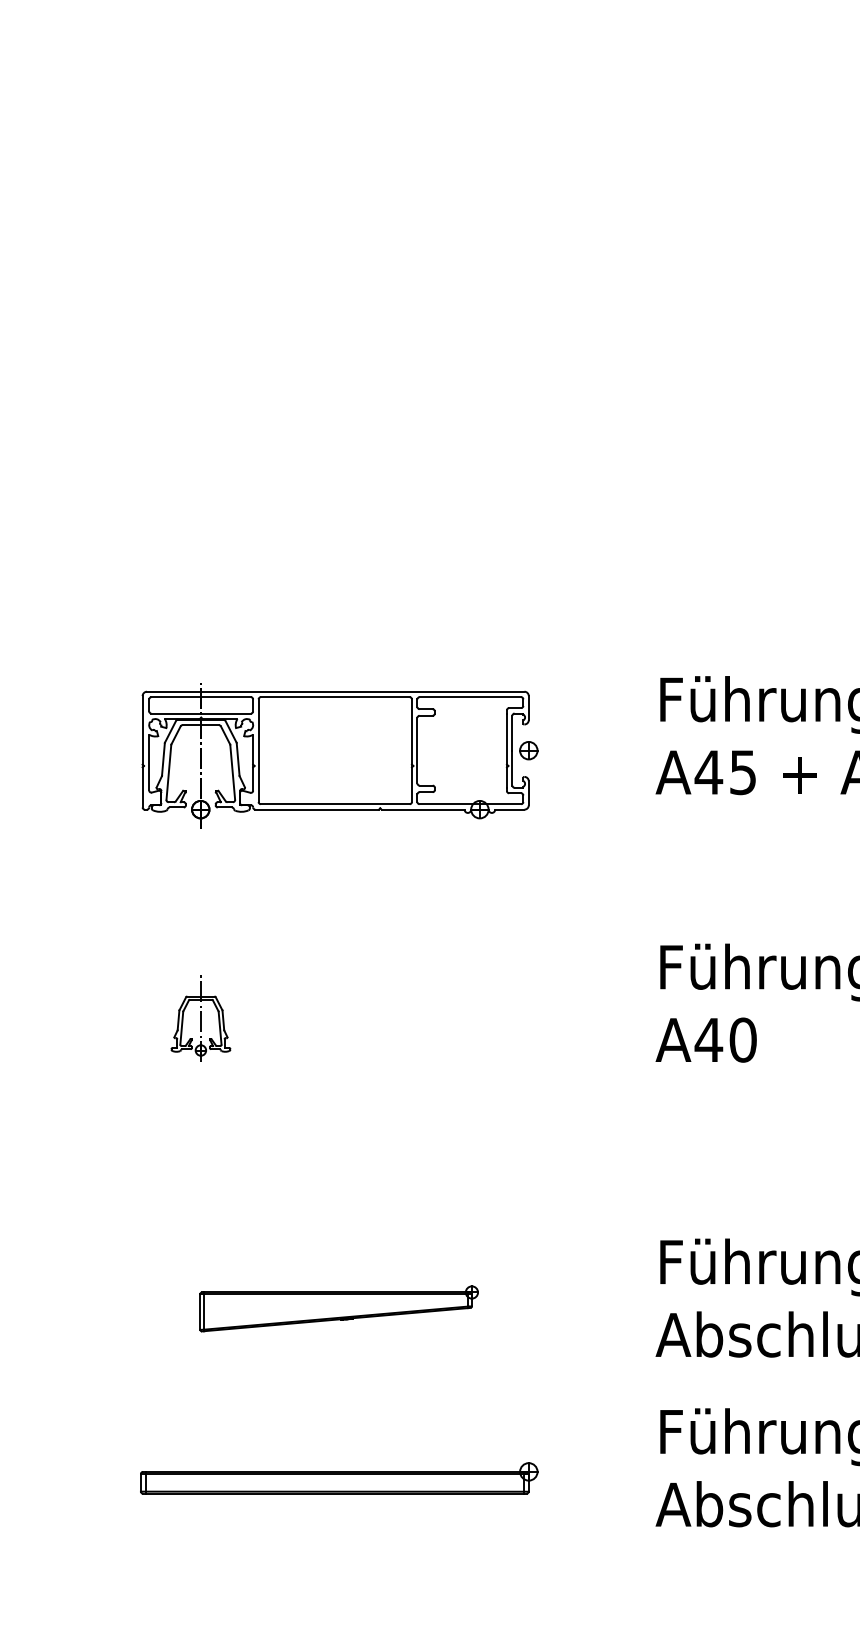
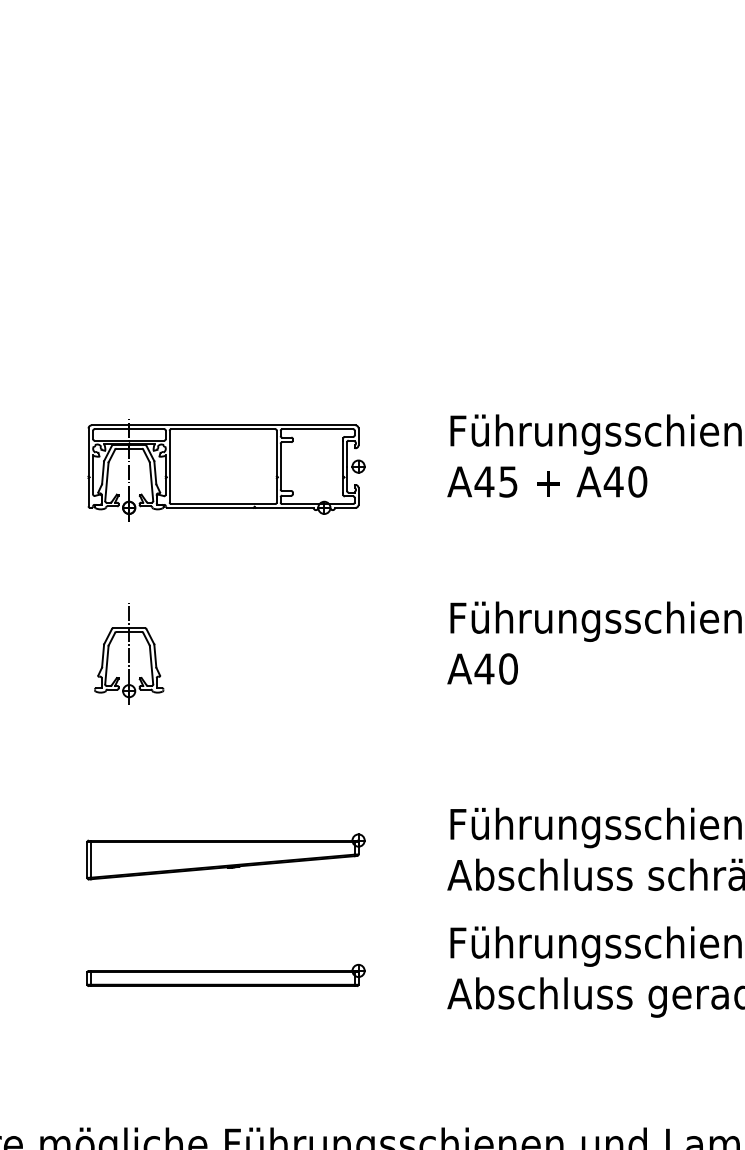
part: (201, 1017) -> (129, 653), size x1.67
part: (338, 1308) -> (225, 856), size x1.43

